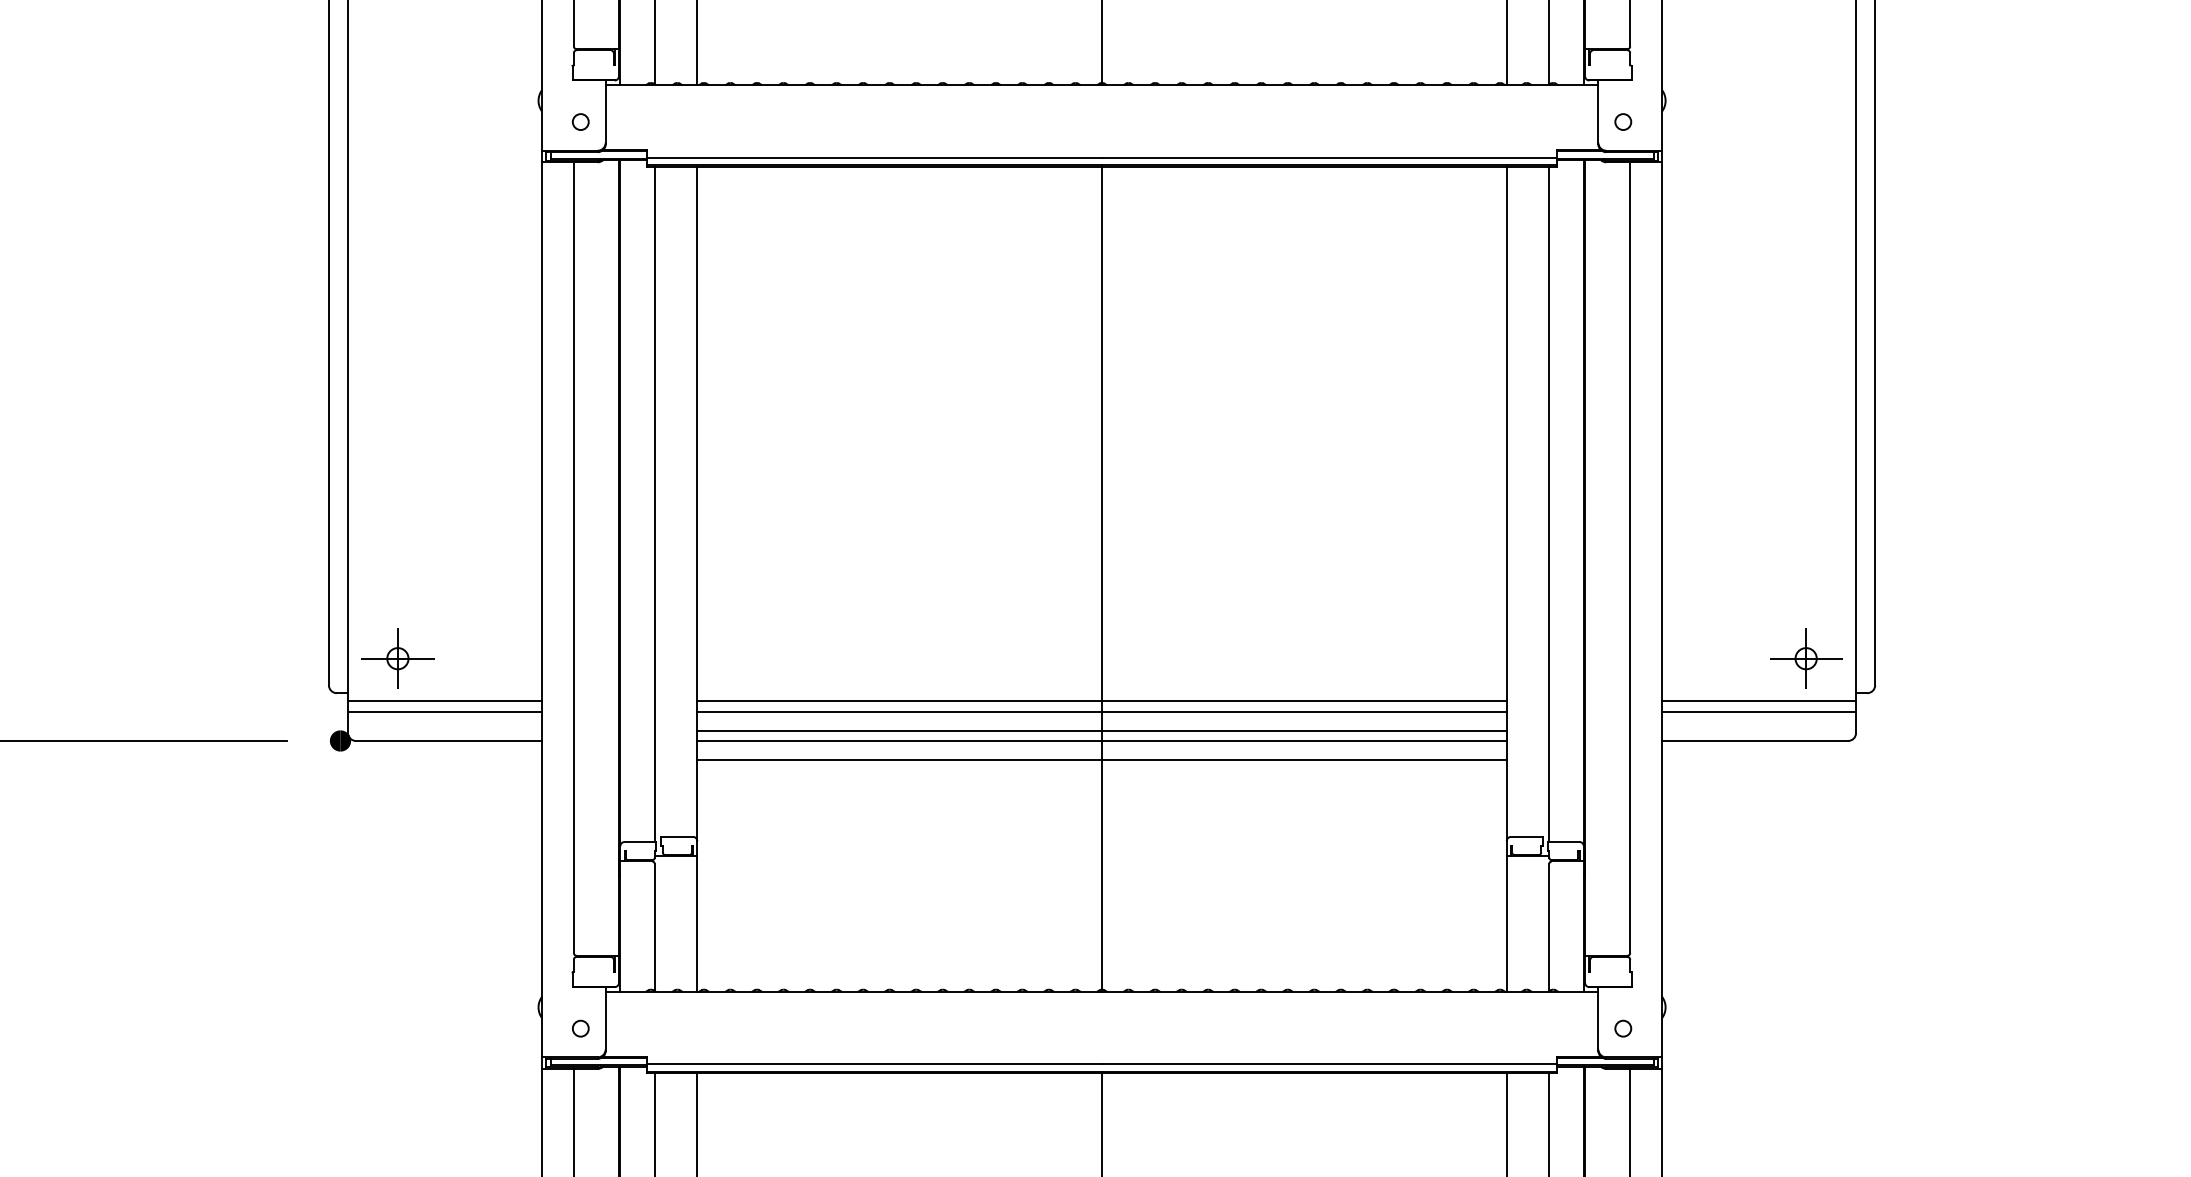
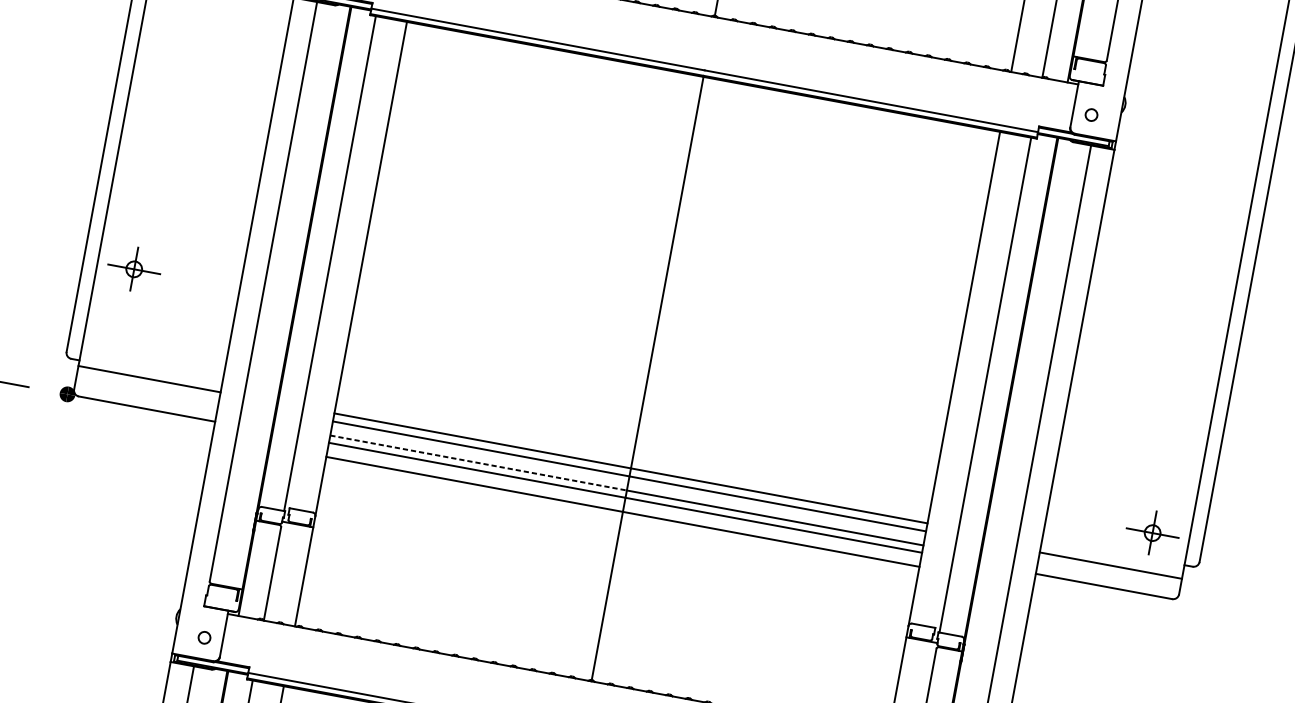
part: (397, 658) -> (133, 269), moved
line: (1759, 700) -> (1112, 557), removed
line: (445, 711) -> (148, 387), removed
line: (900, 731) -> (479, 463), solid -> dashed

